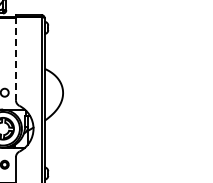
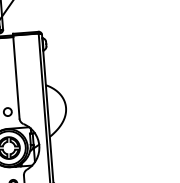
line: (15, 58) -> (15, 77), dashed -> solid

